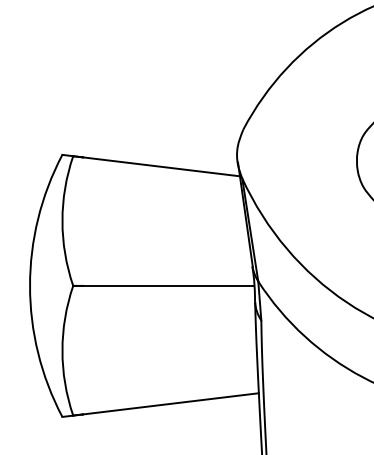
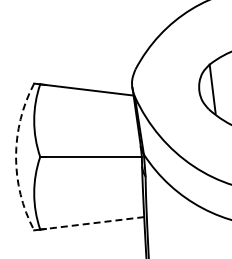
arc: (30, 285) -> (16, 156), solid -> dashed
line: (170, 404) -> (94, 223), solid -> dashed

